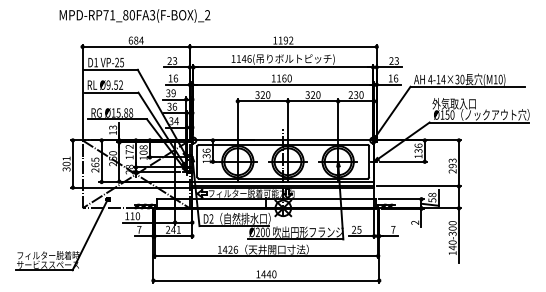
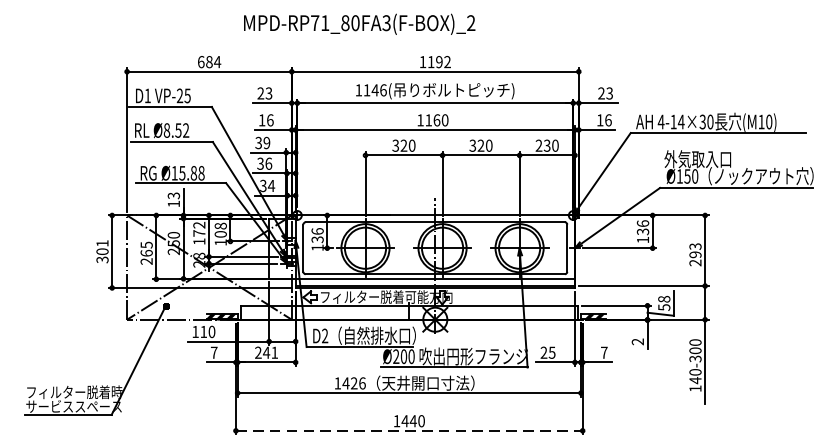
text: (134, 15) -> (358, 23), moved
text: (108, 84) -> (166, 129), Ø9.52 -> Ø8.52
line: (266, 280) -> (409, 430), solid -> dashed

